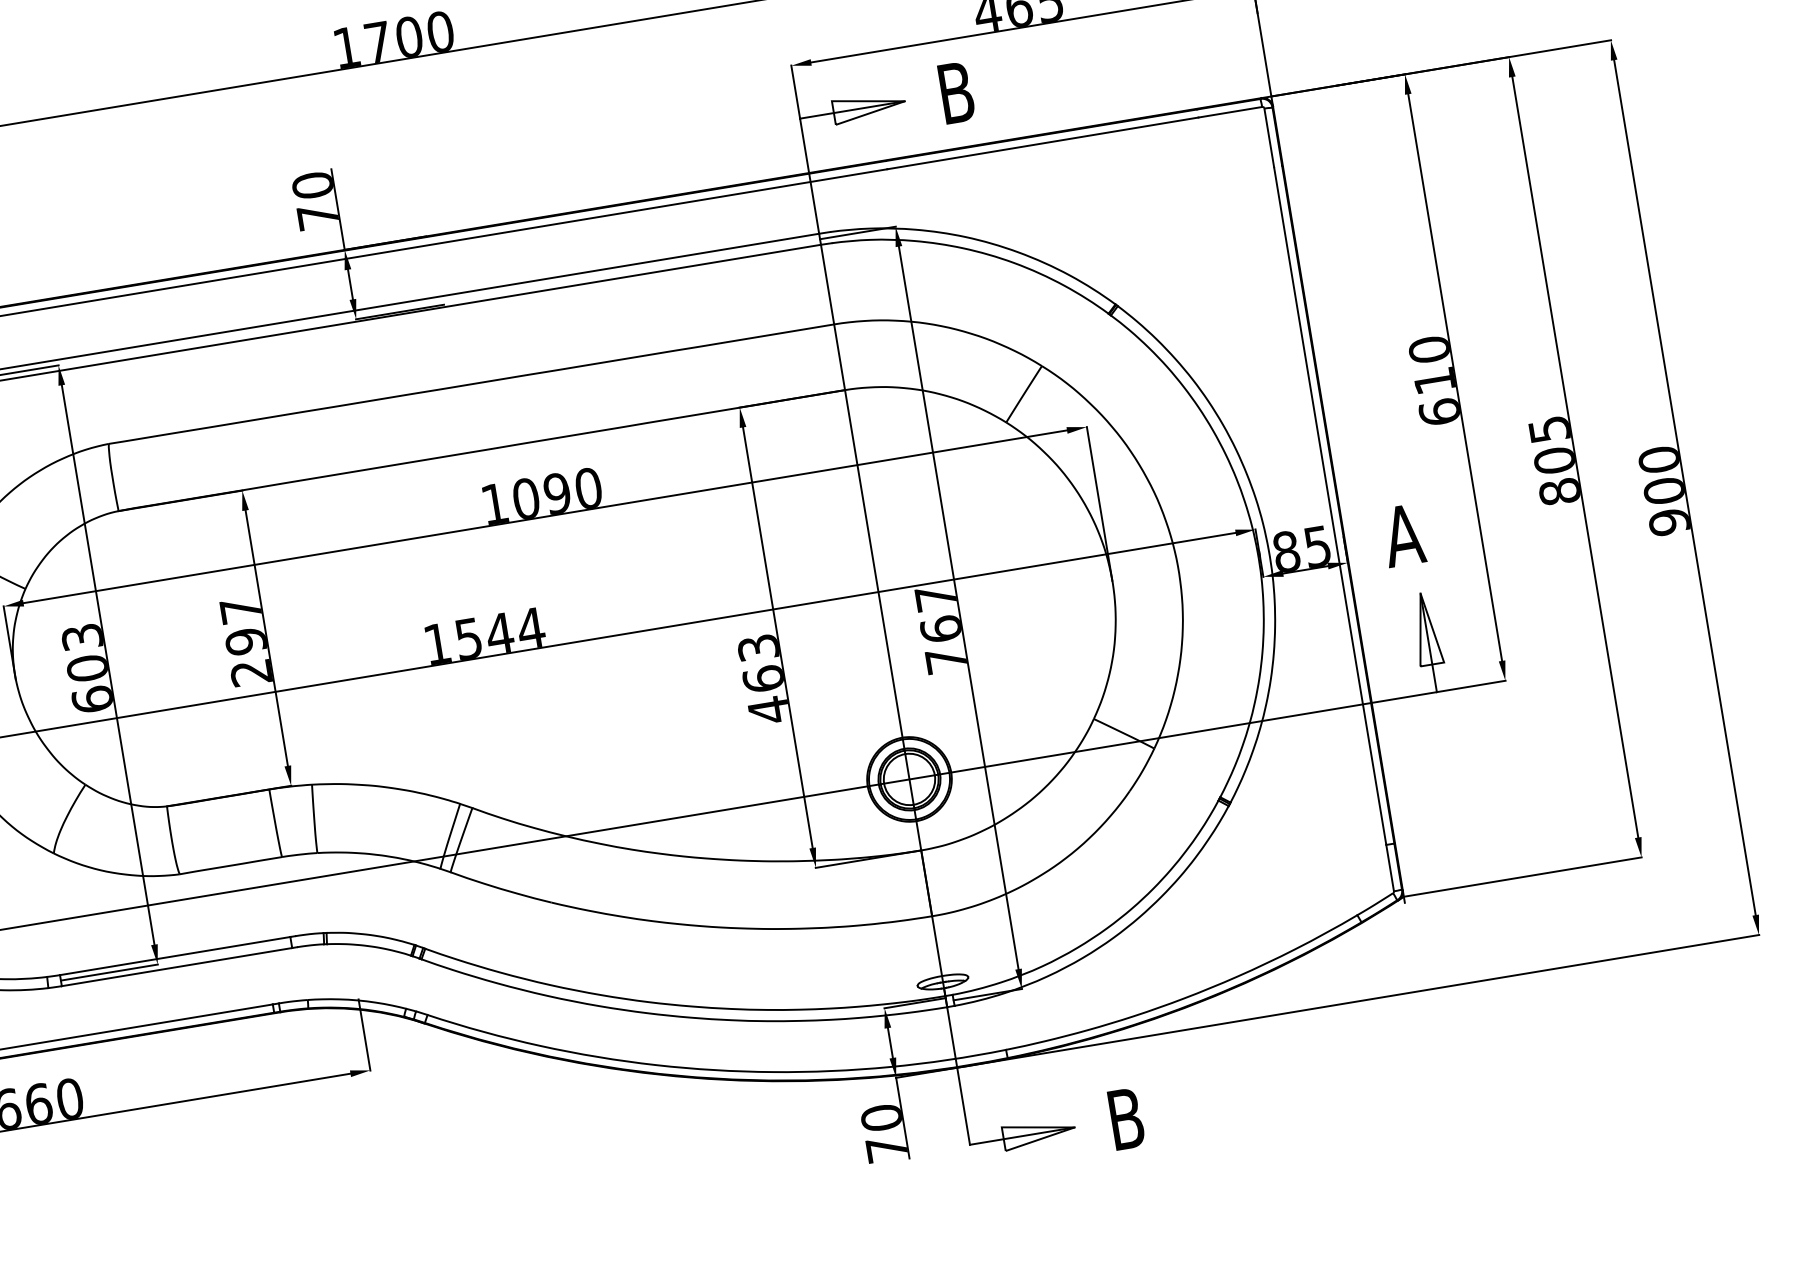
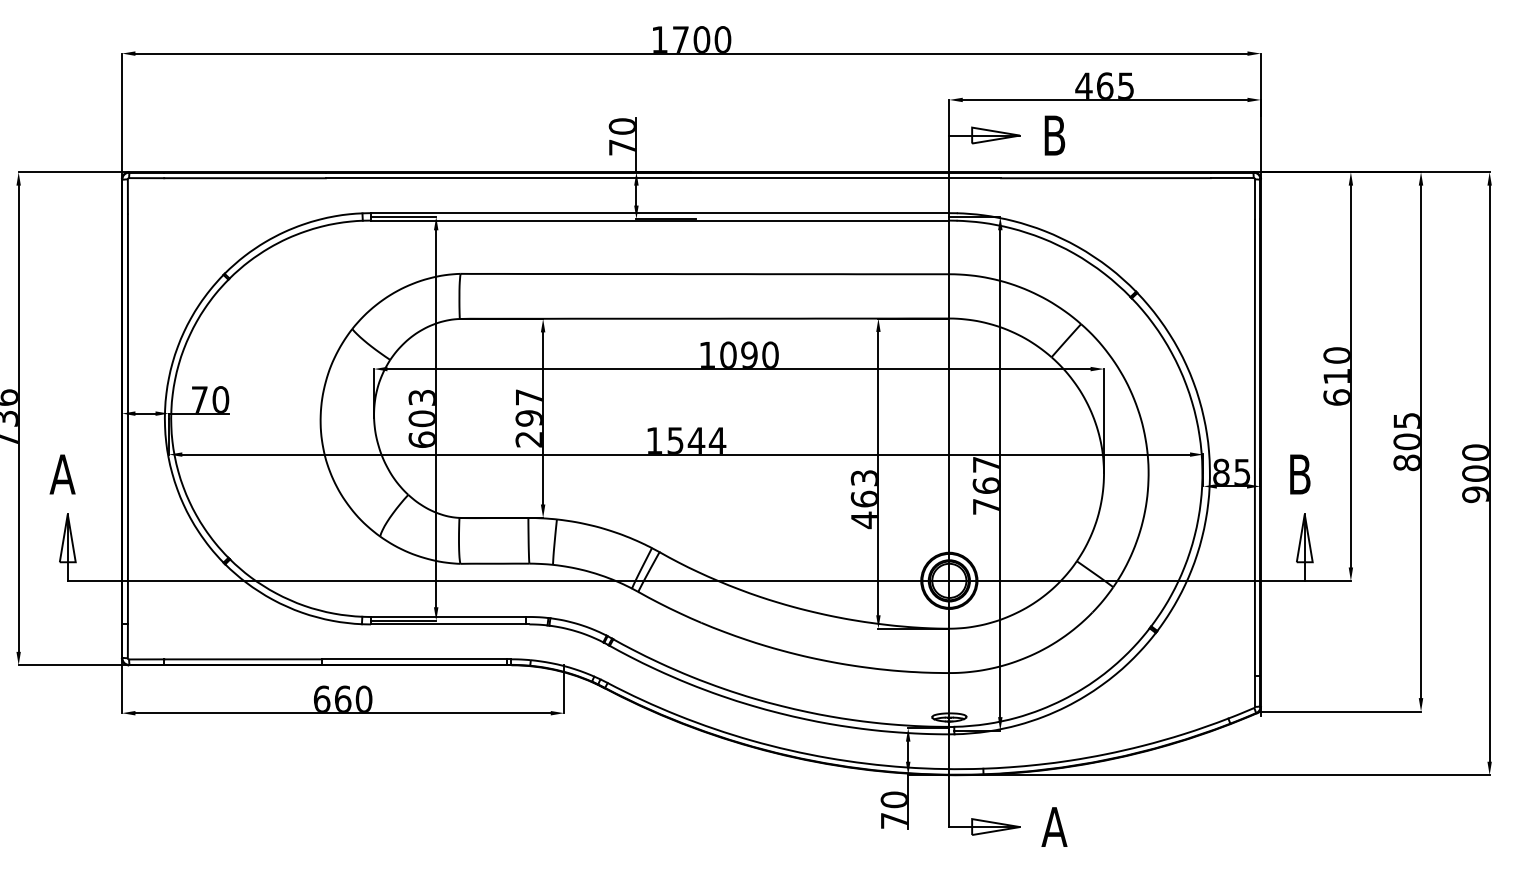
text: (1402, 535) -> (1299, 474), A -> B
text: (1125, 1118) -> (1054, 826), B -> A

